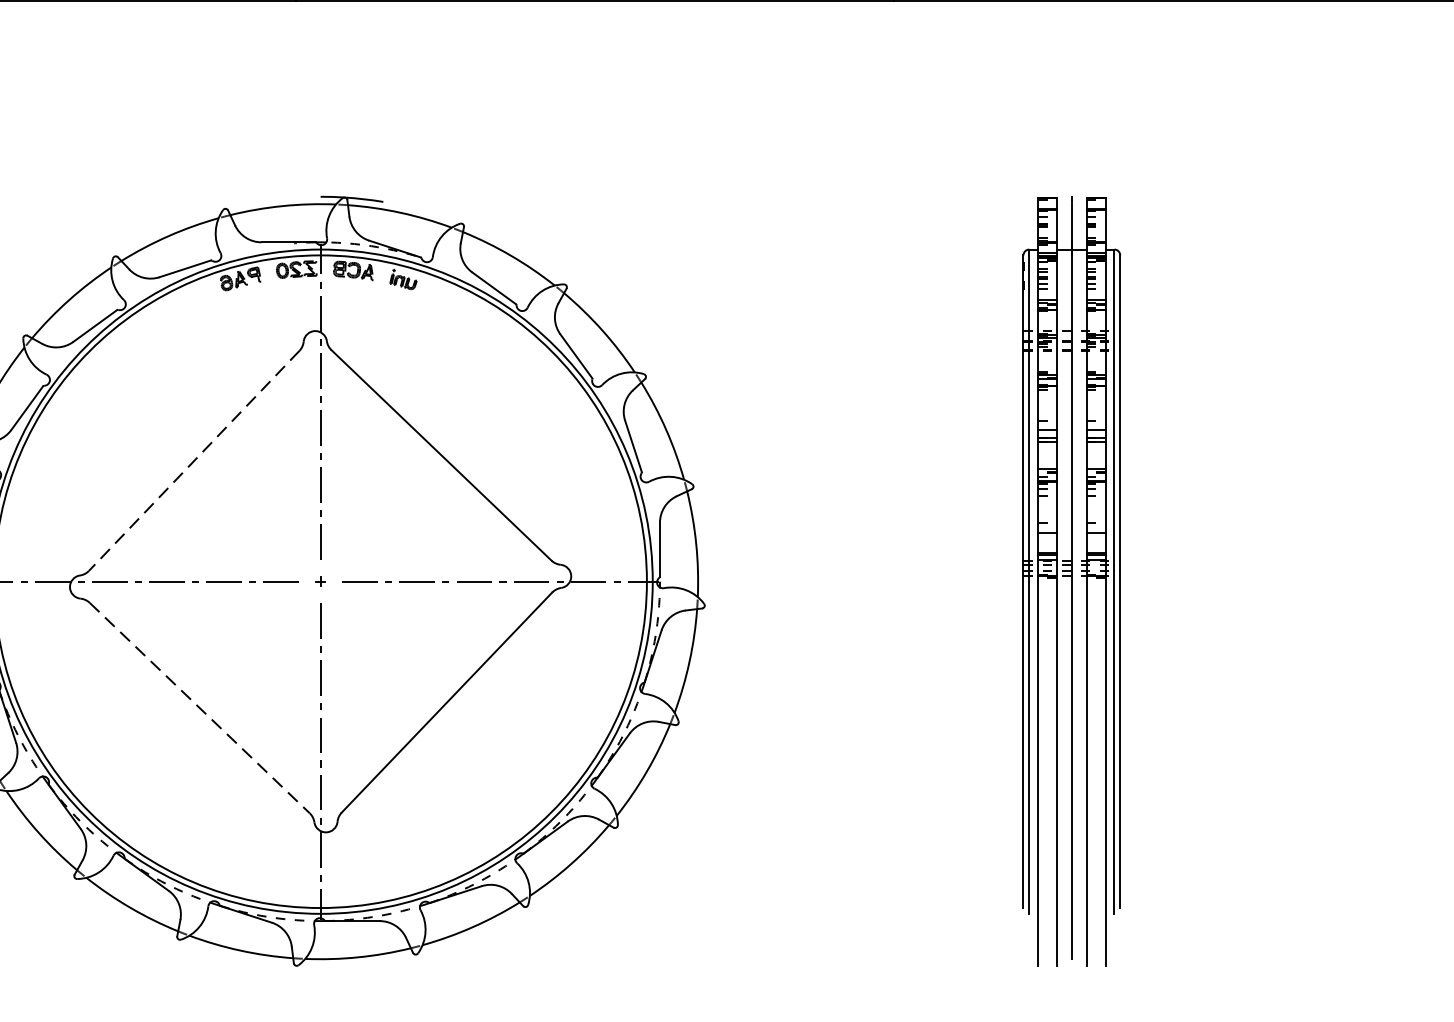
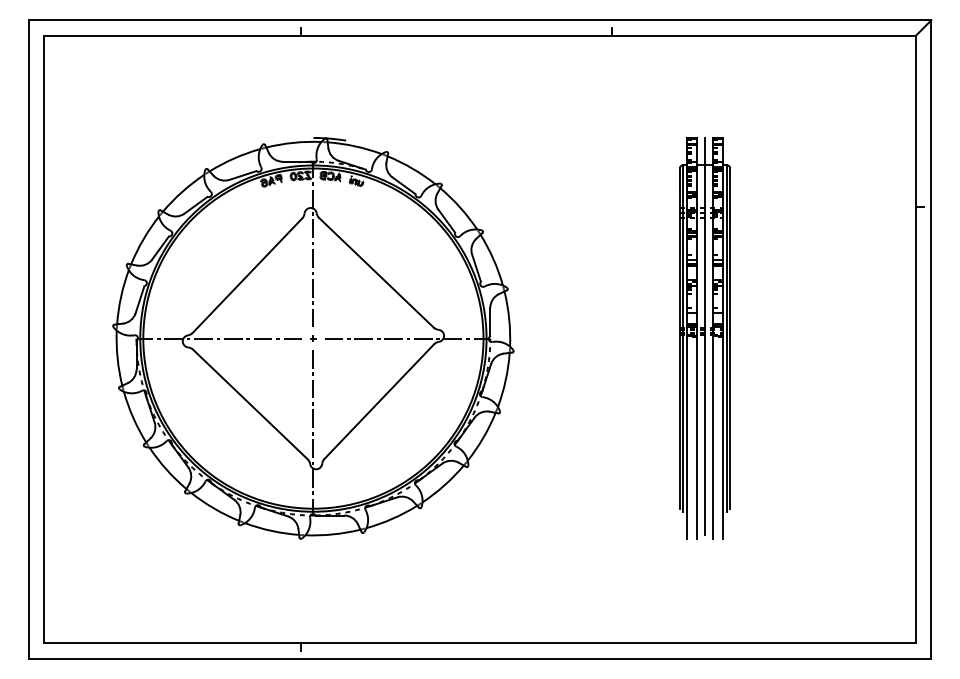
line: (194, 460) -> (247, 275), dashed -> solid
line: (199, 708) -> (250, 404), dashed -> solid

